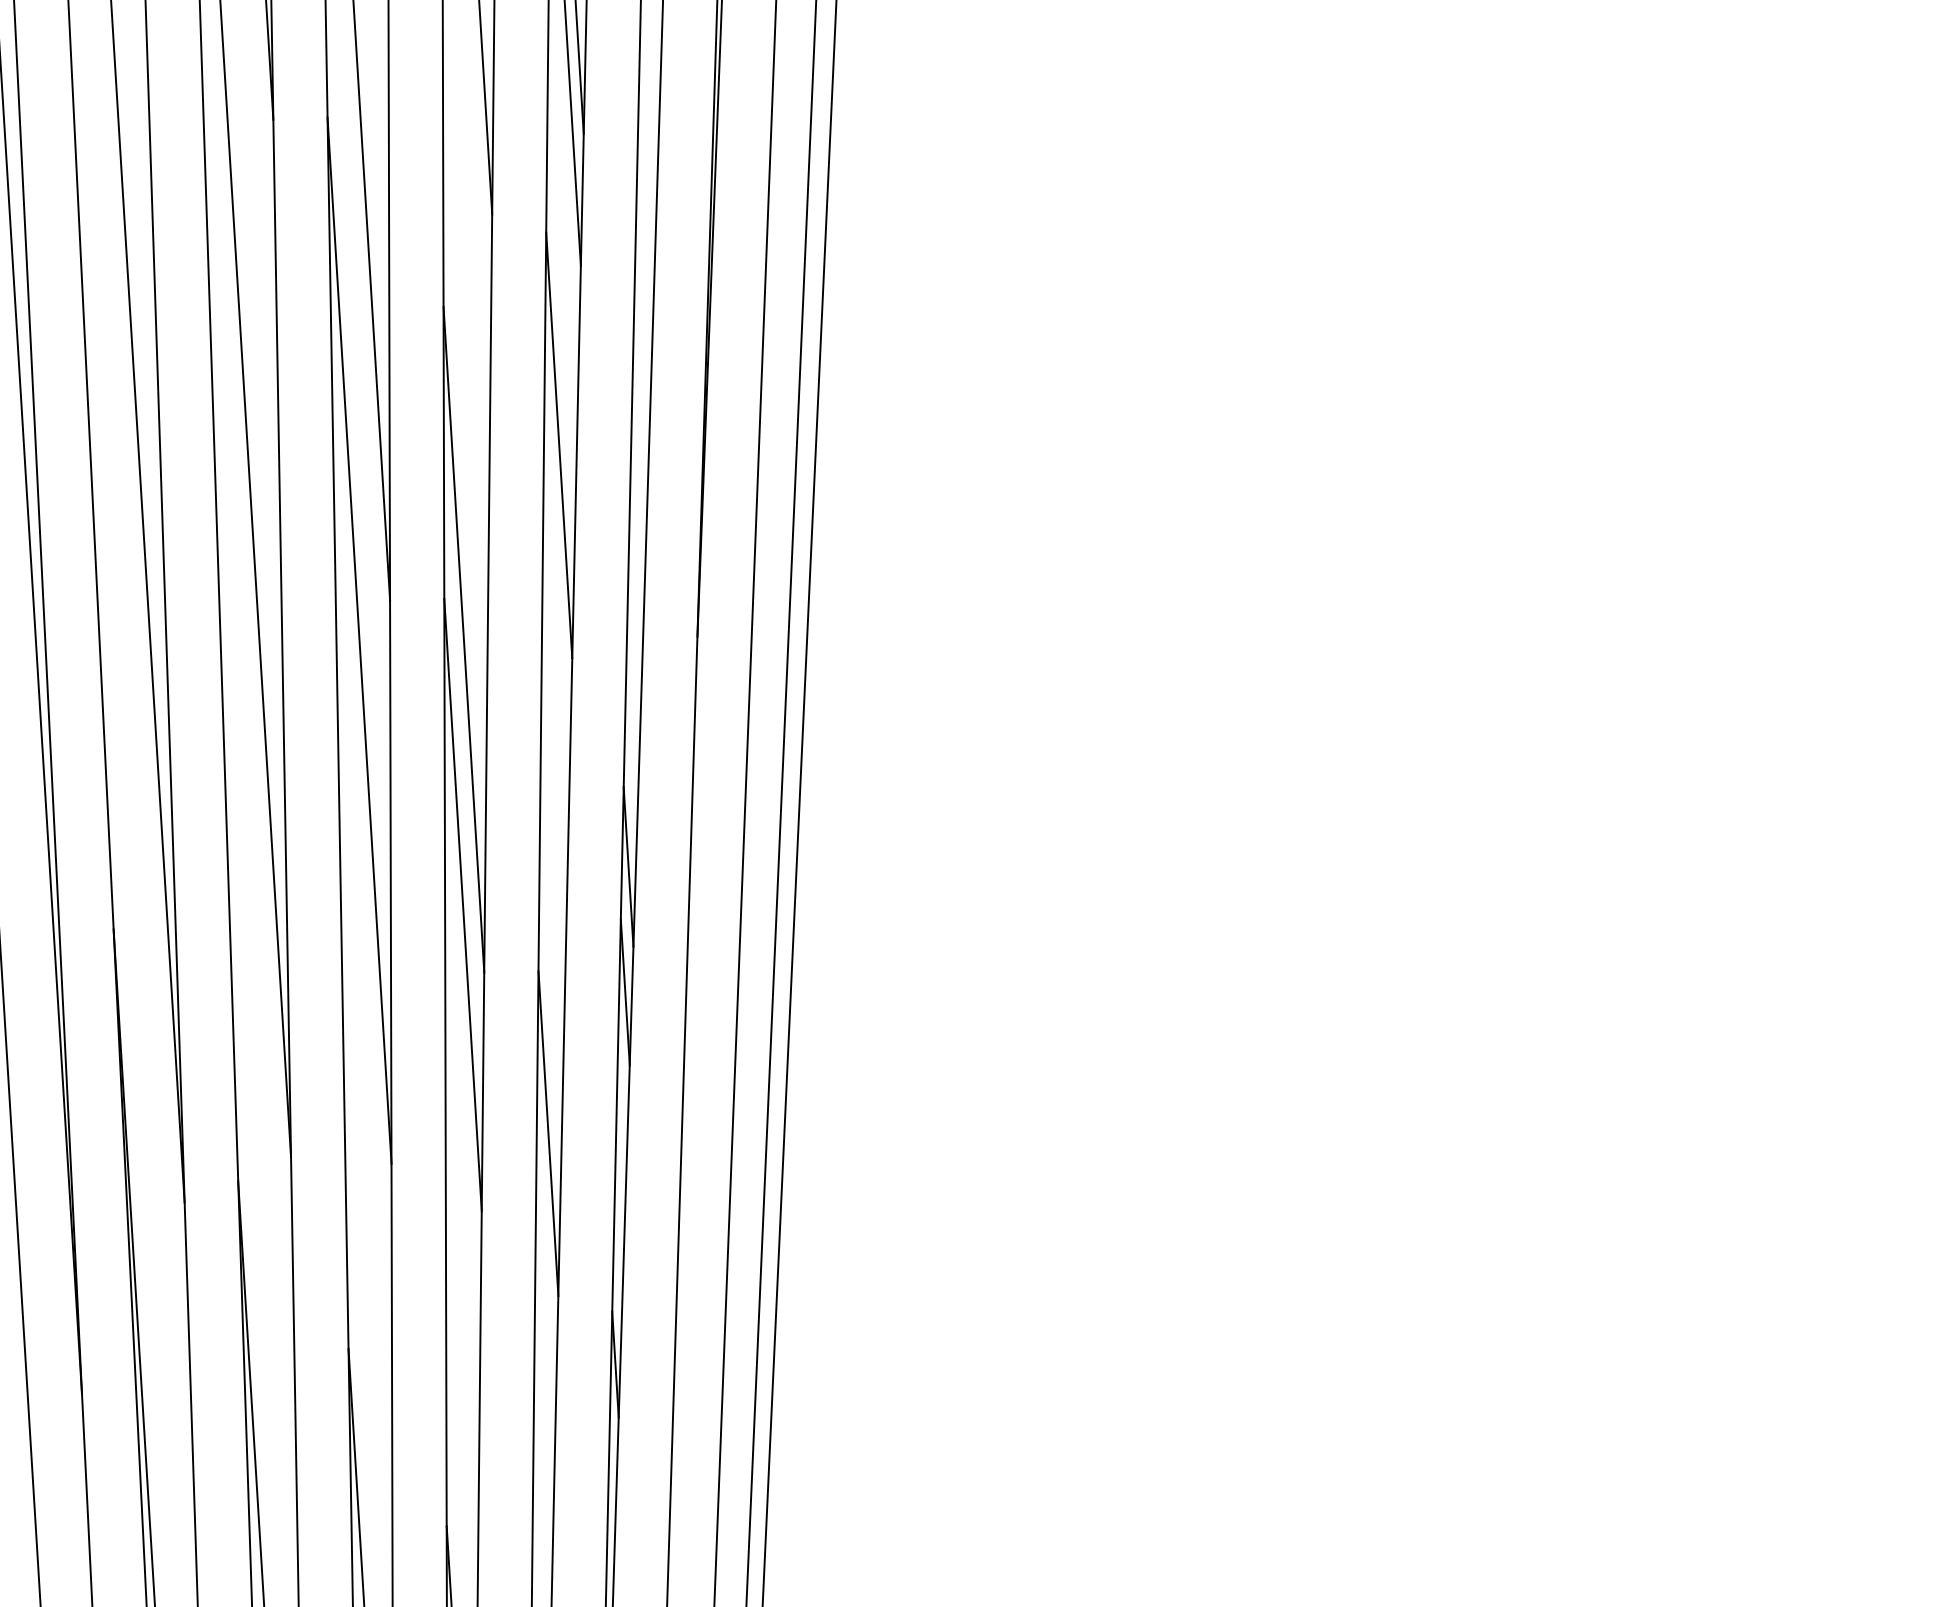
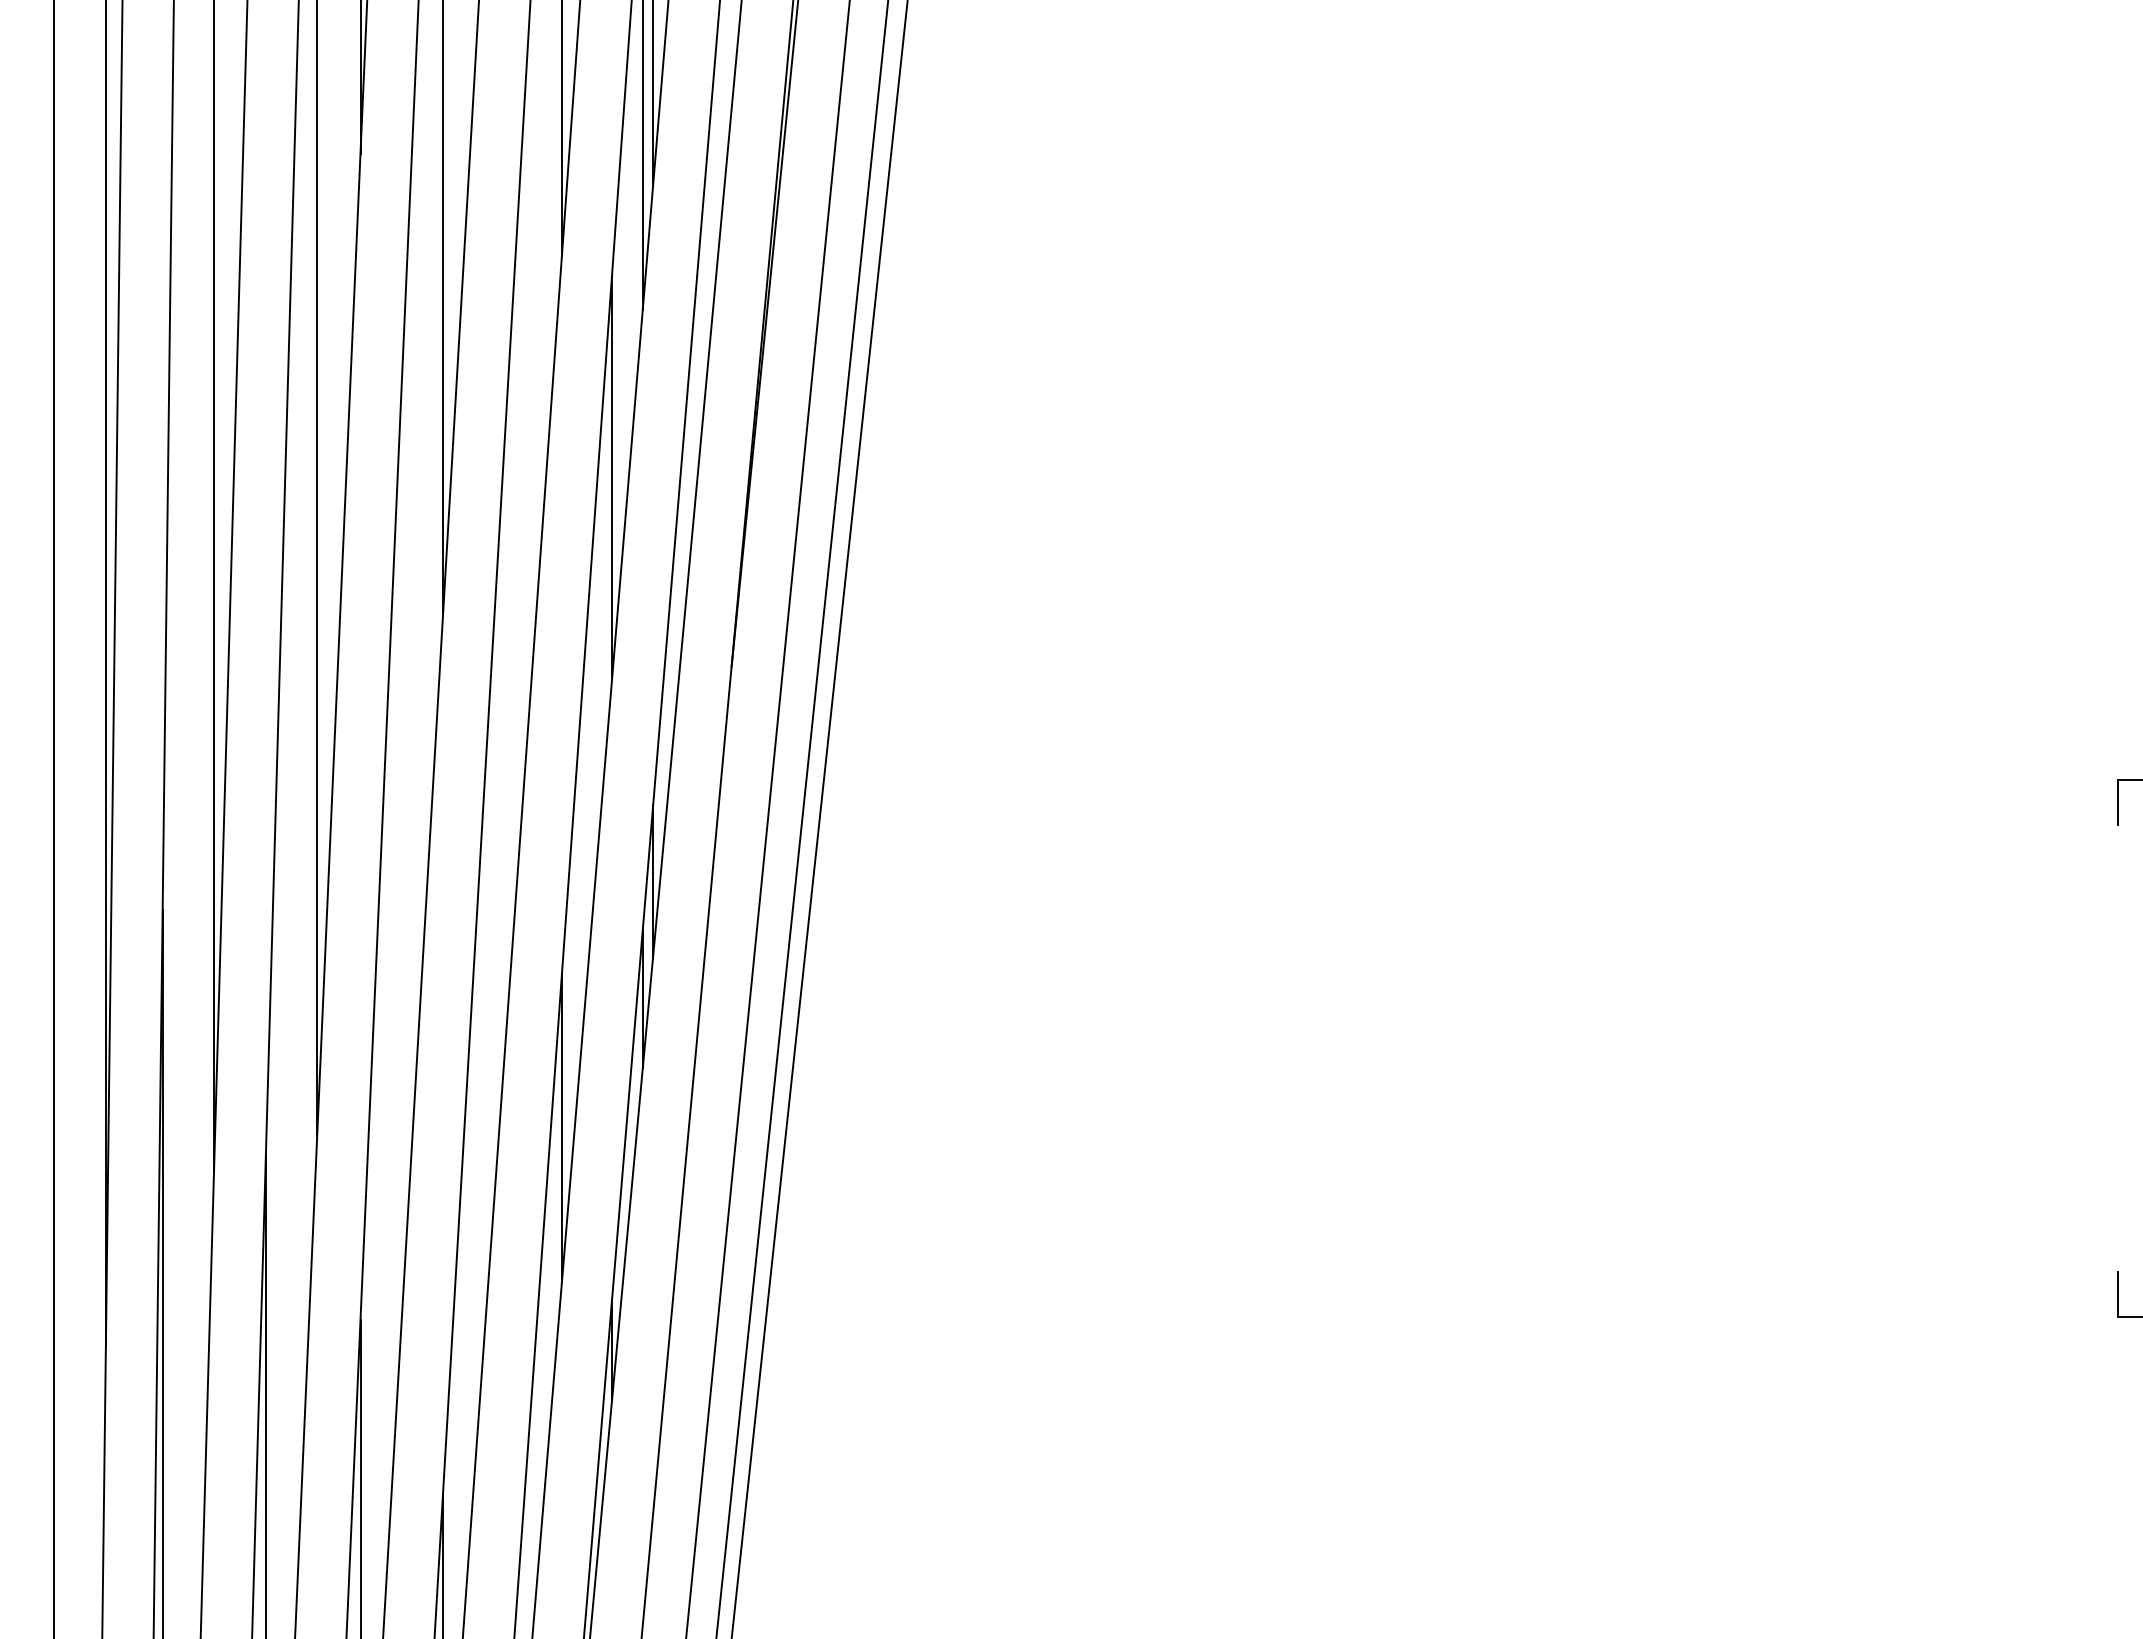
line: (359, 640) -> (411, 650), removed
line: (463, 640) -> (510, 656), removed
line: (463, 904) -> (494, 906), removed

